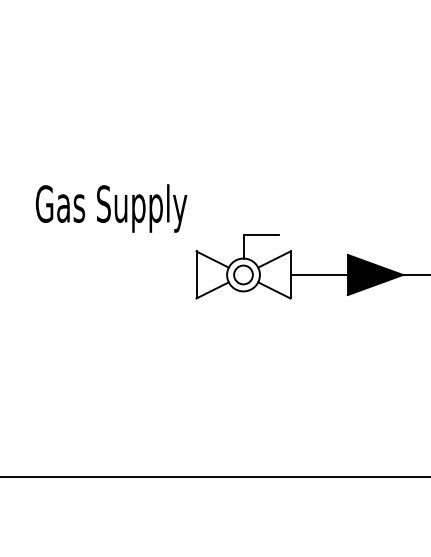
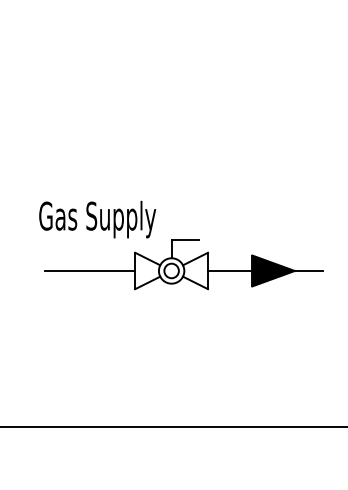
text: (111, 208) -> (97, 219), moved
line: (137, 274) -> (89, 270), added

